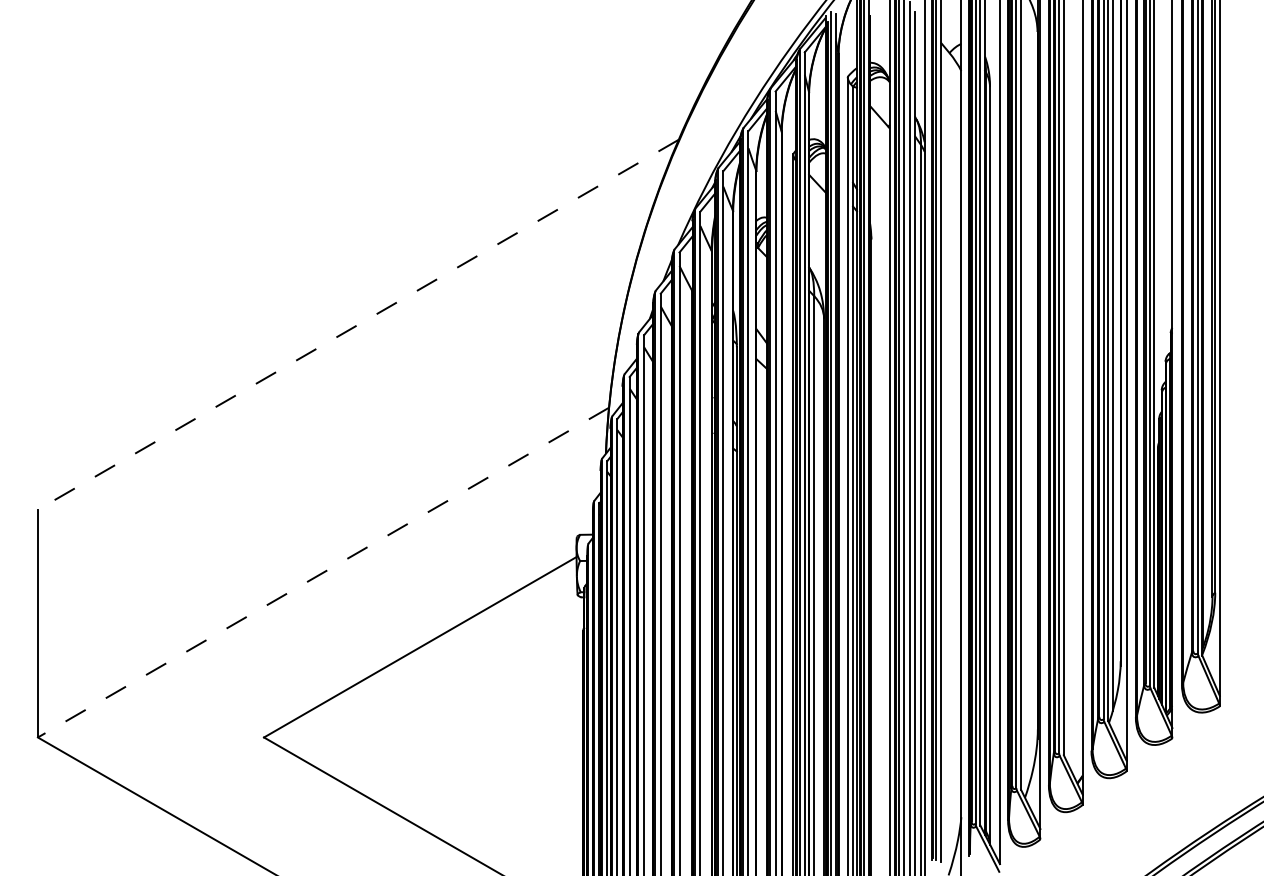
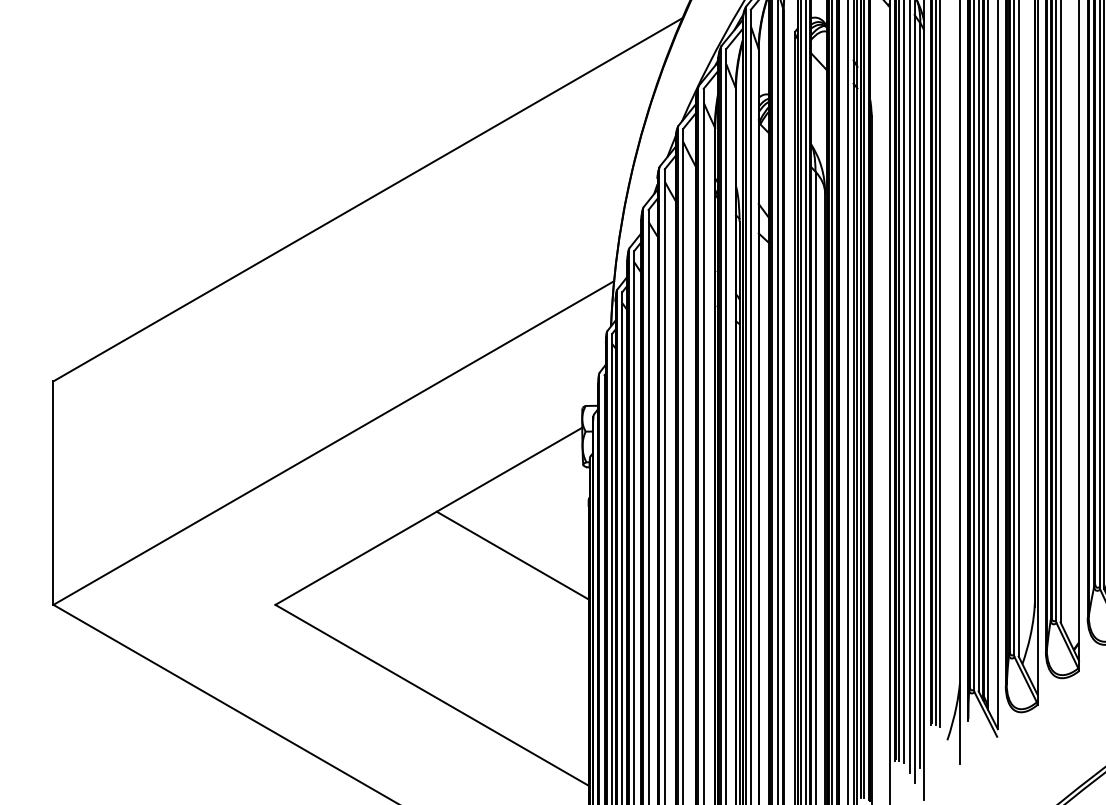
line: (358, 324) -> (368, 199), dashed -> solid
line: (323, 572) -> (333, 442), dashed -> solid
line: (505, 686) -> (512, 554), added

